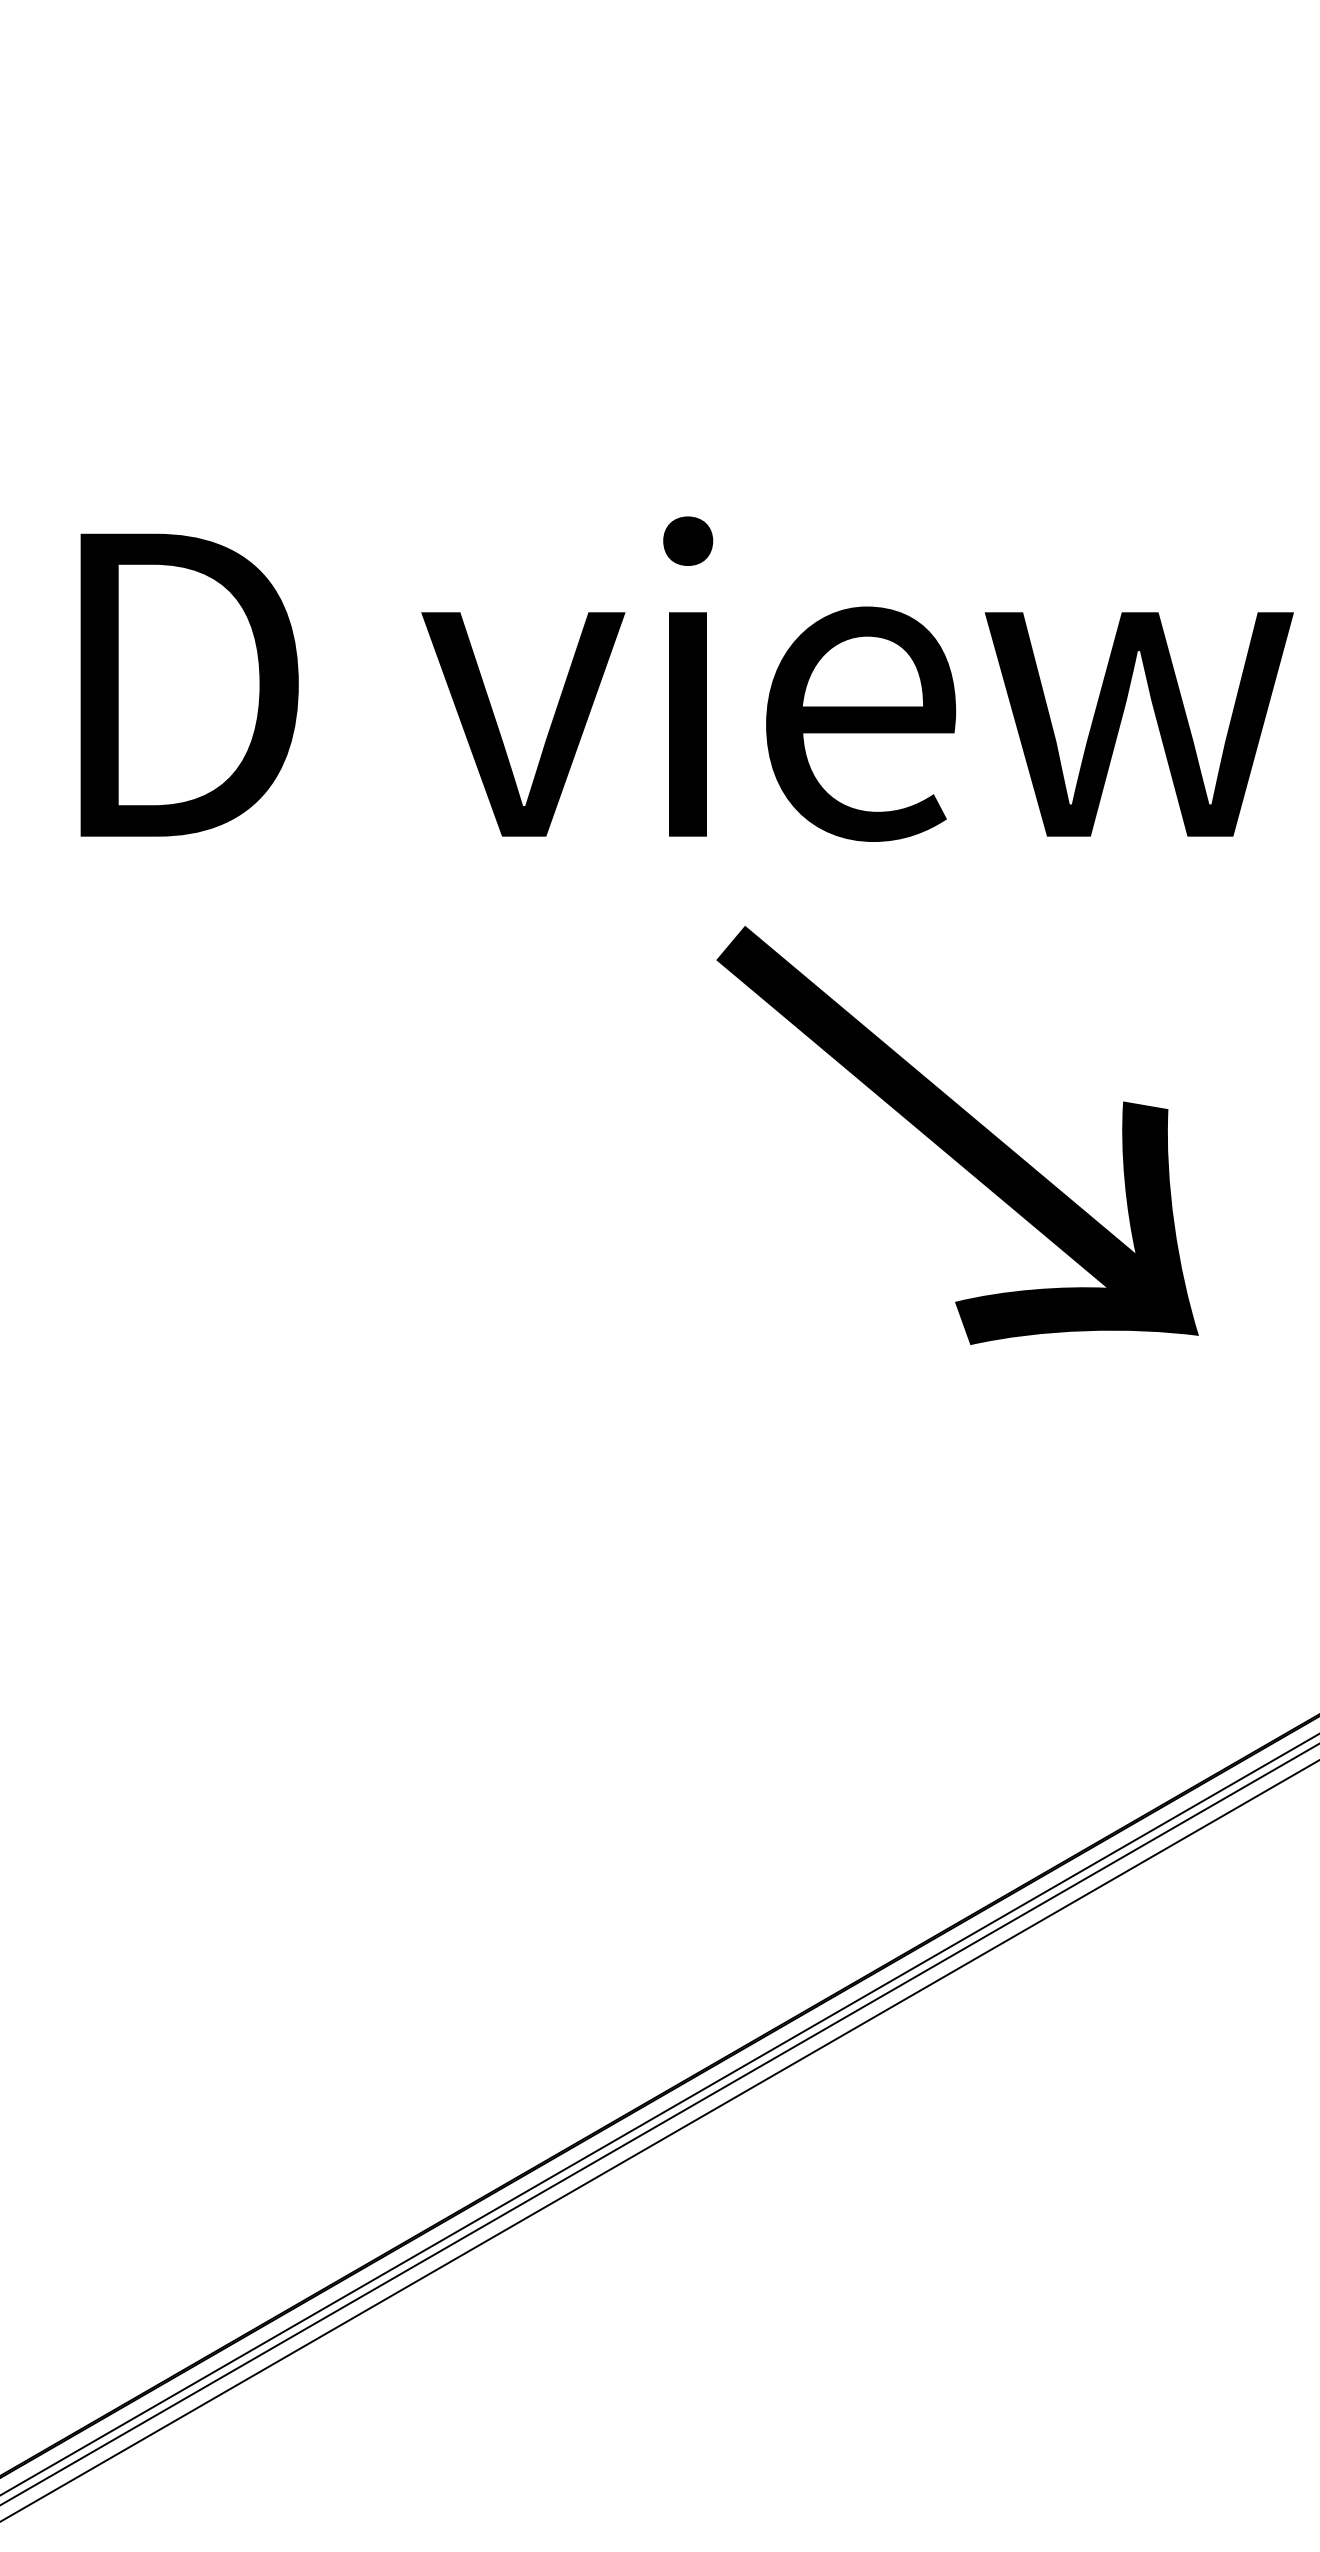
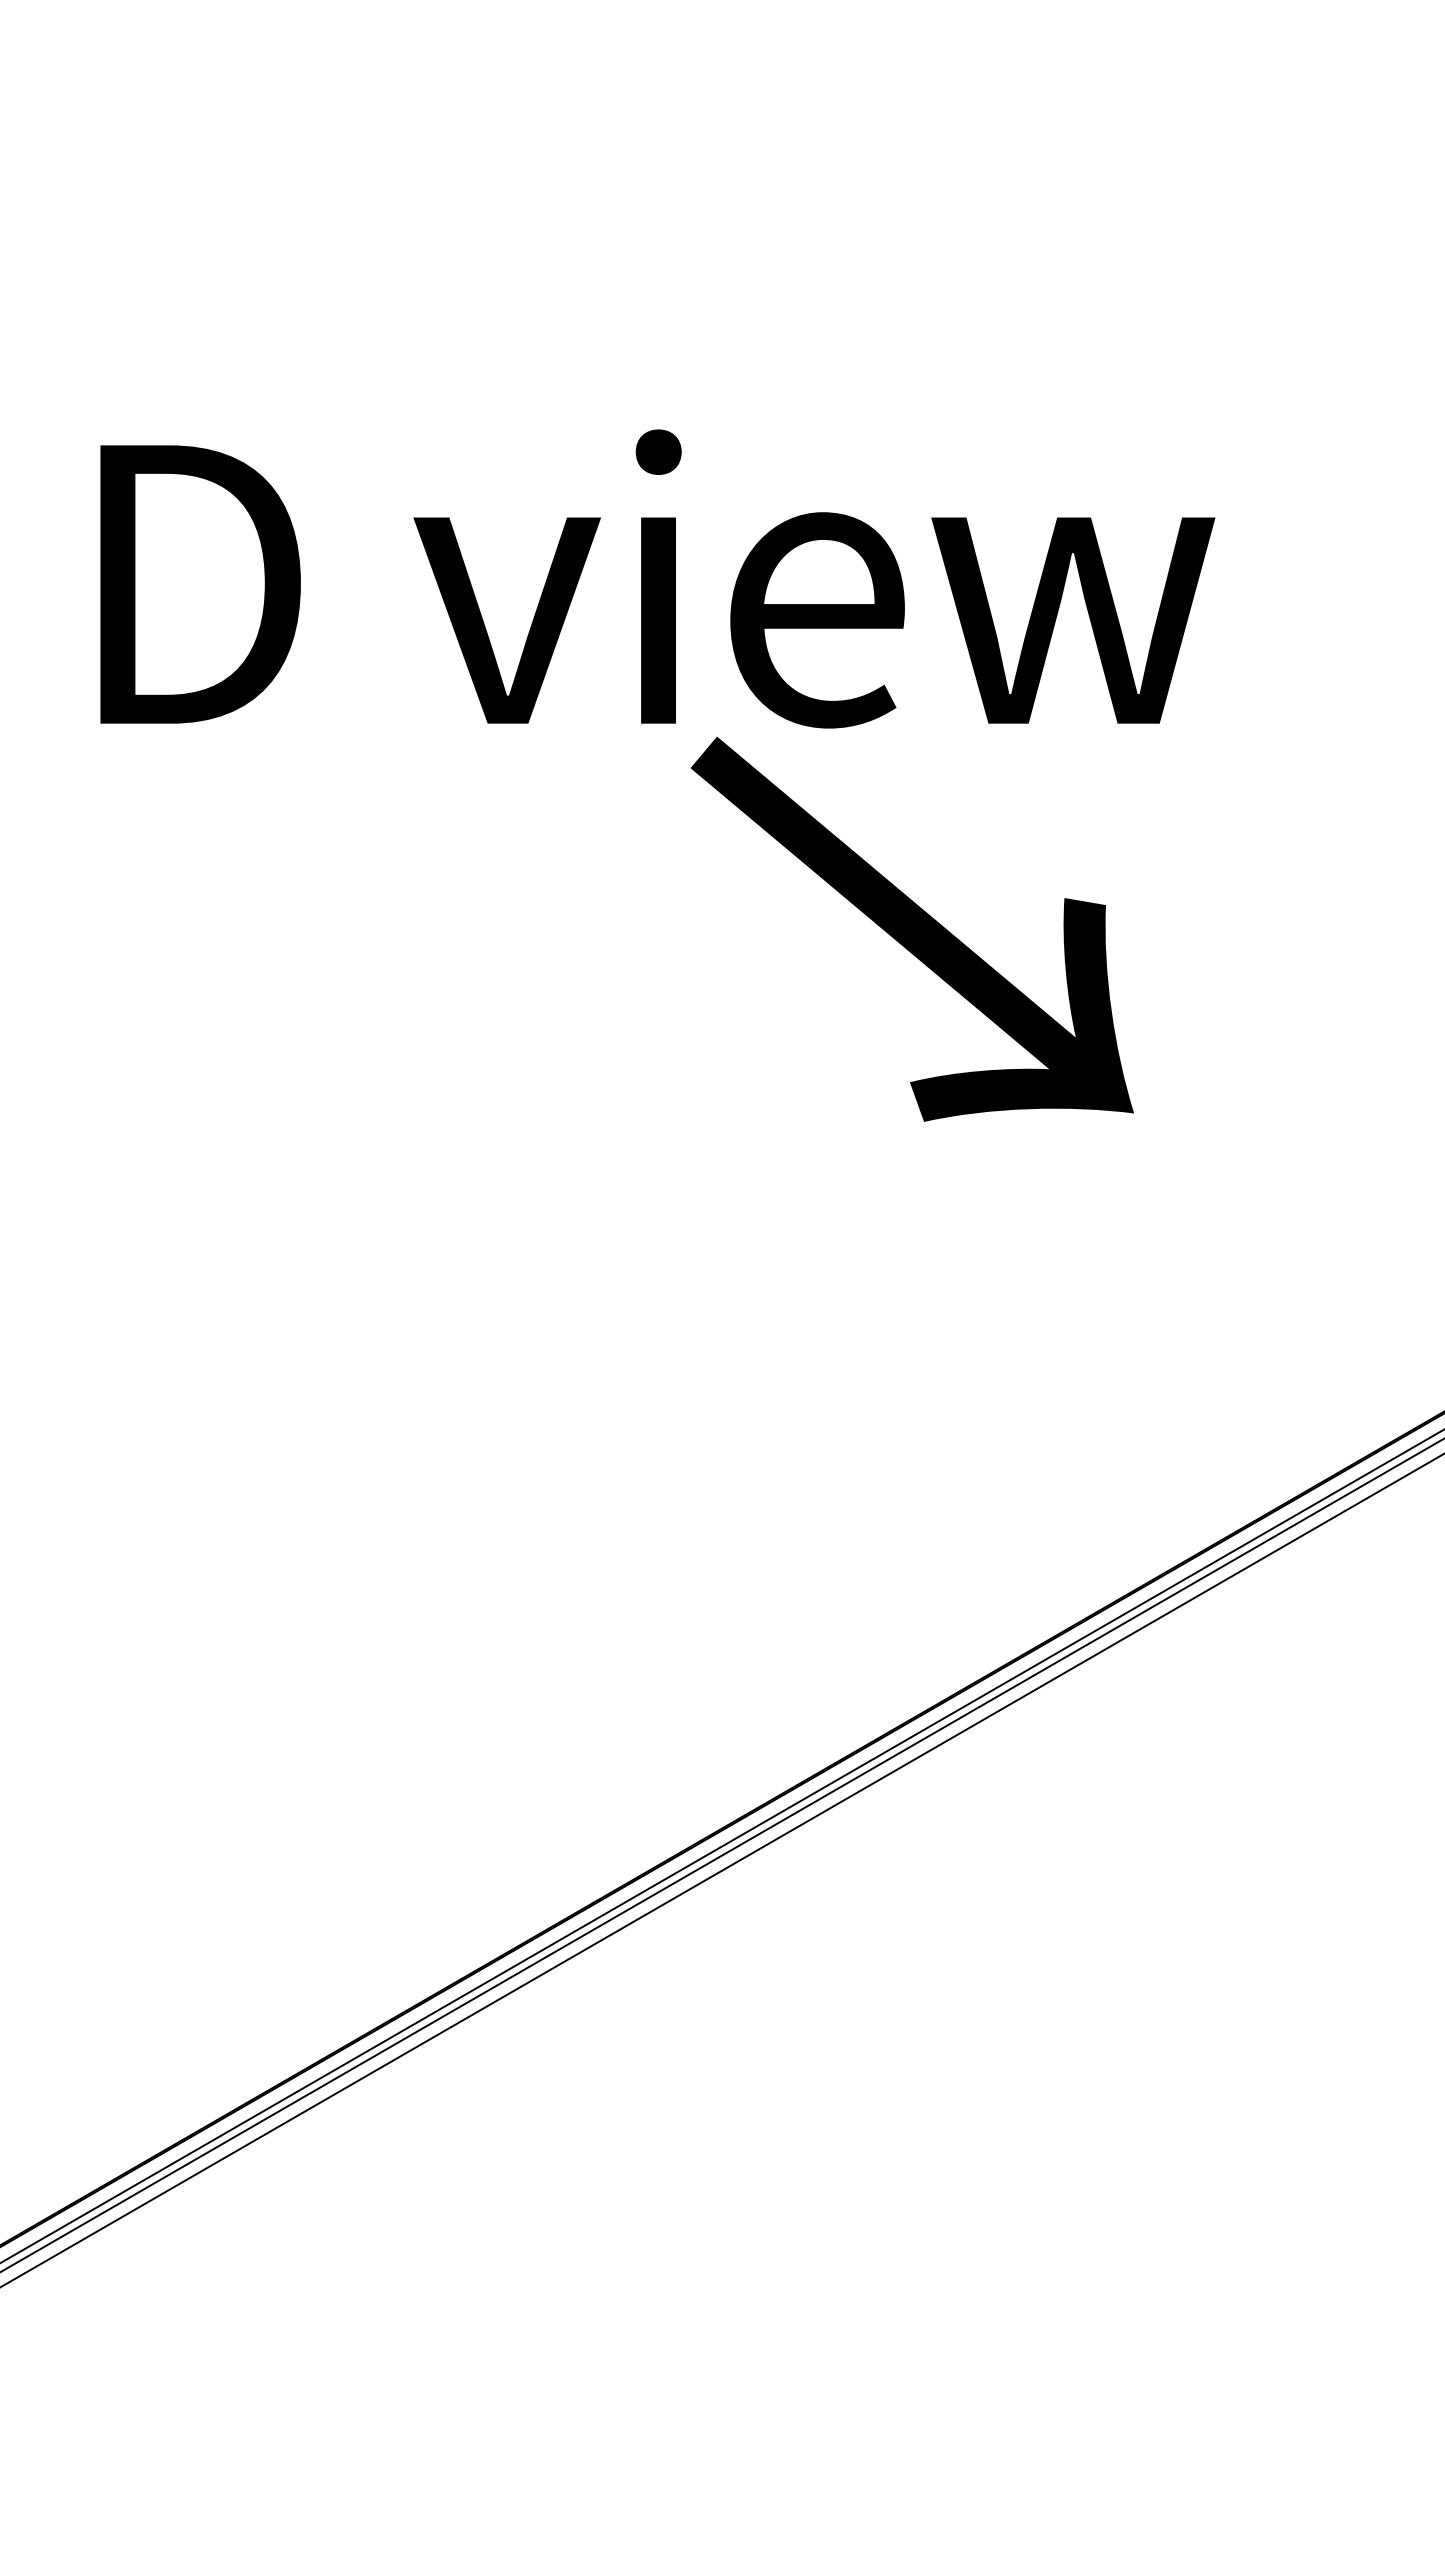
text: (956, 1134) -> (911, 928), moved

